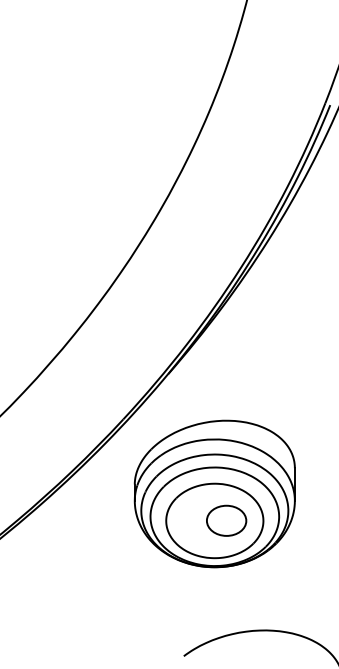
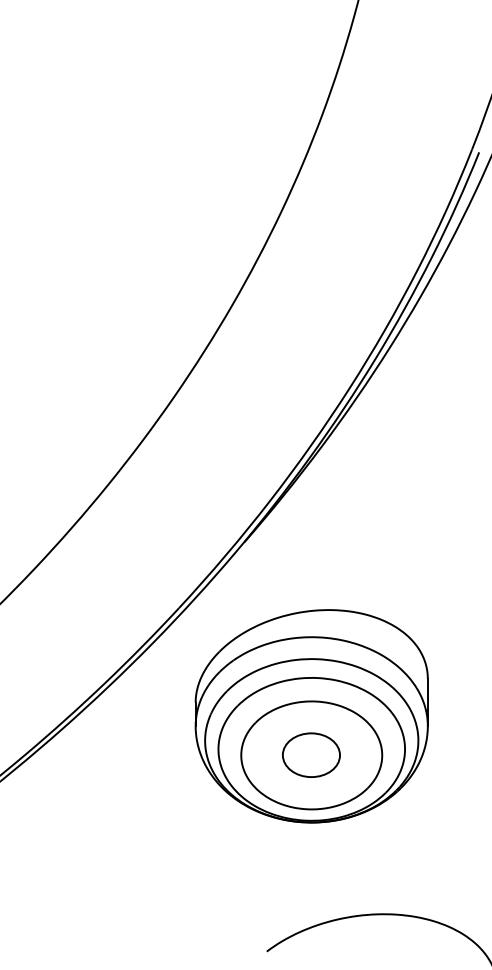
part: (226, 520) -> (311, 754), moved

